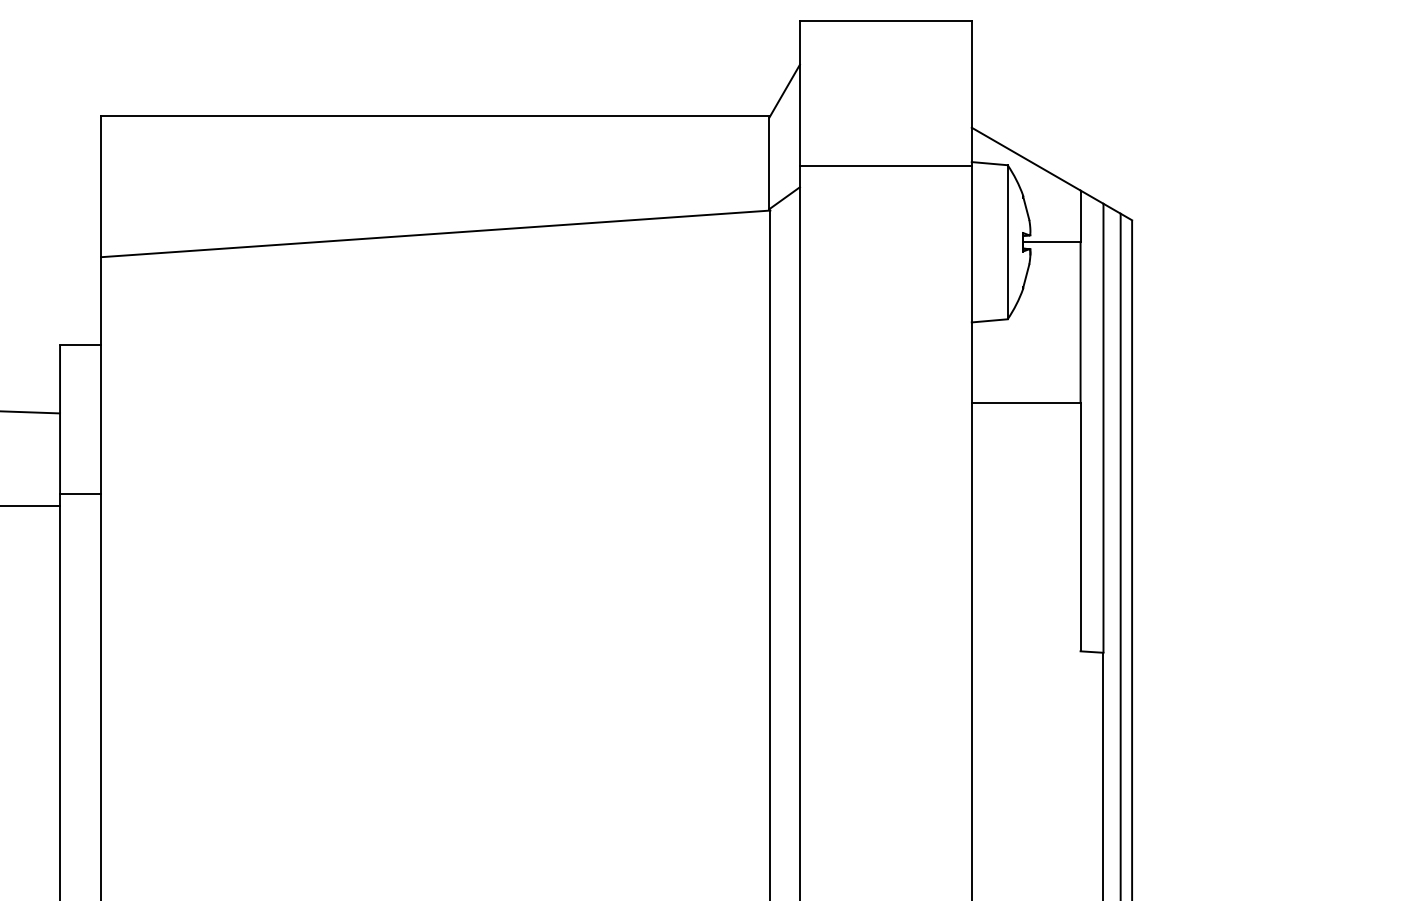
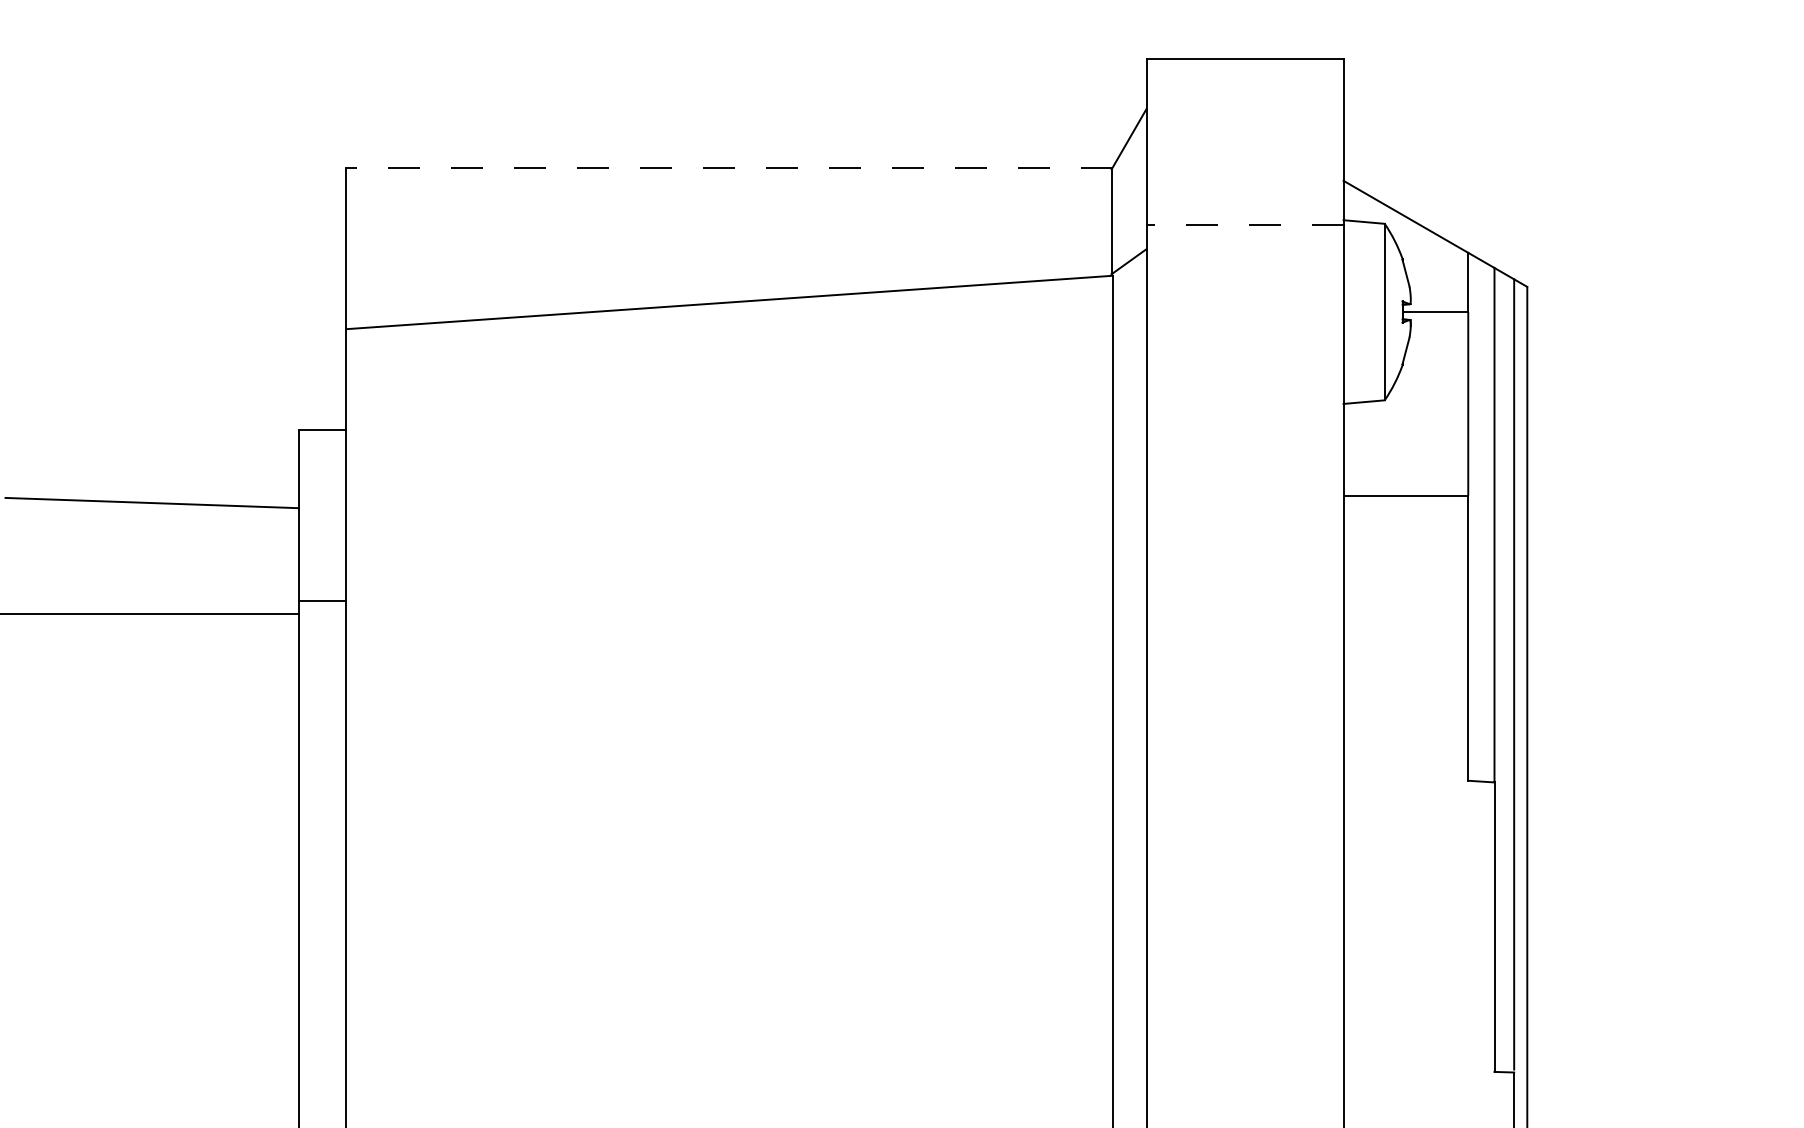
line: (434, 116) -> (728, 167), solid -> dashed
line: (885, 165) -> (1244, 224), solid -> dashed

